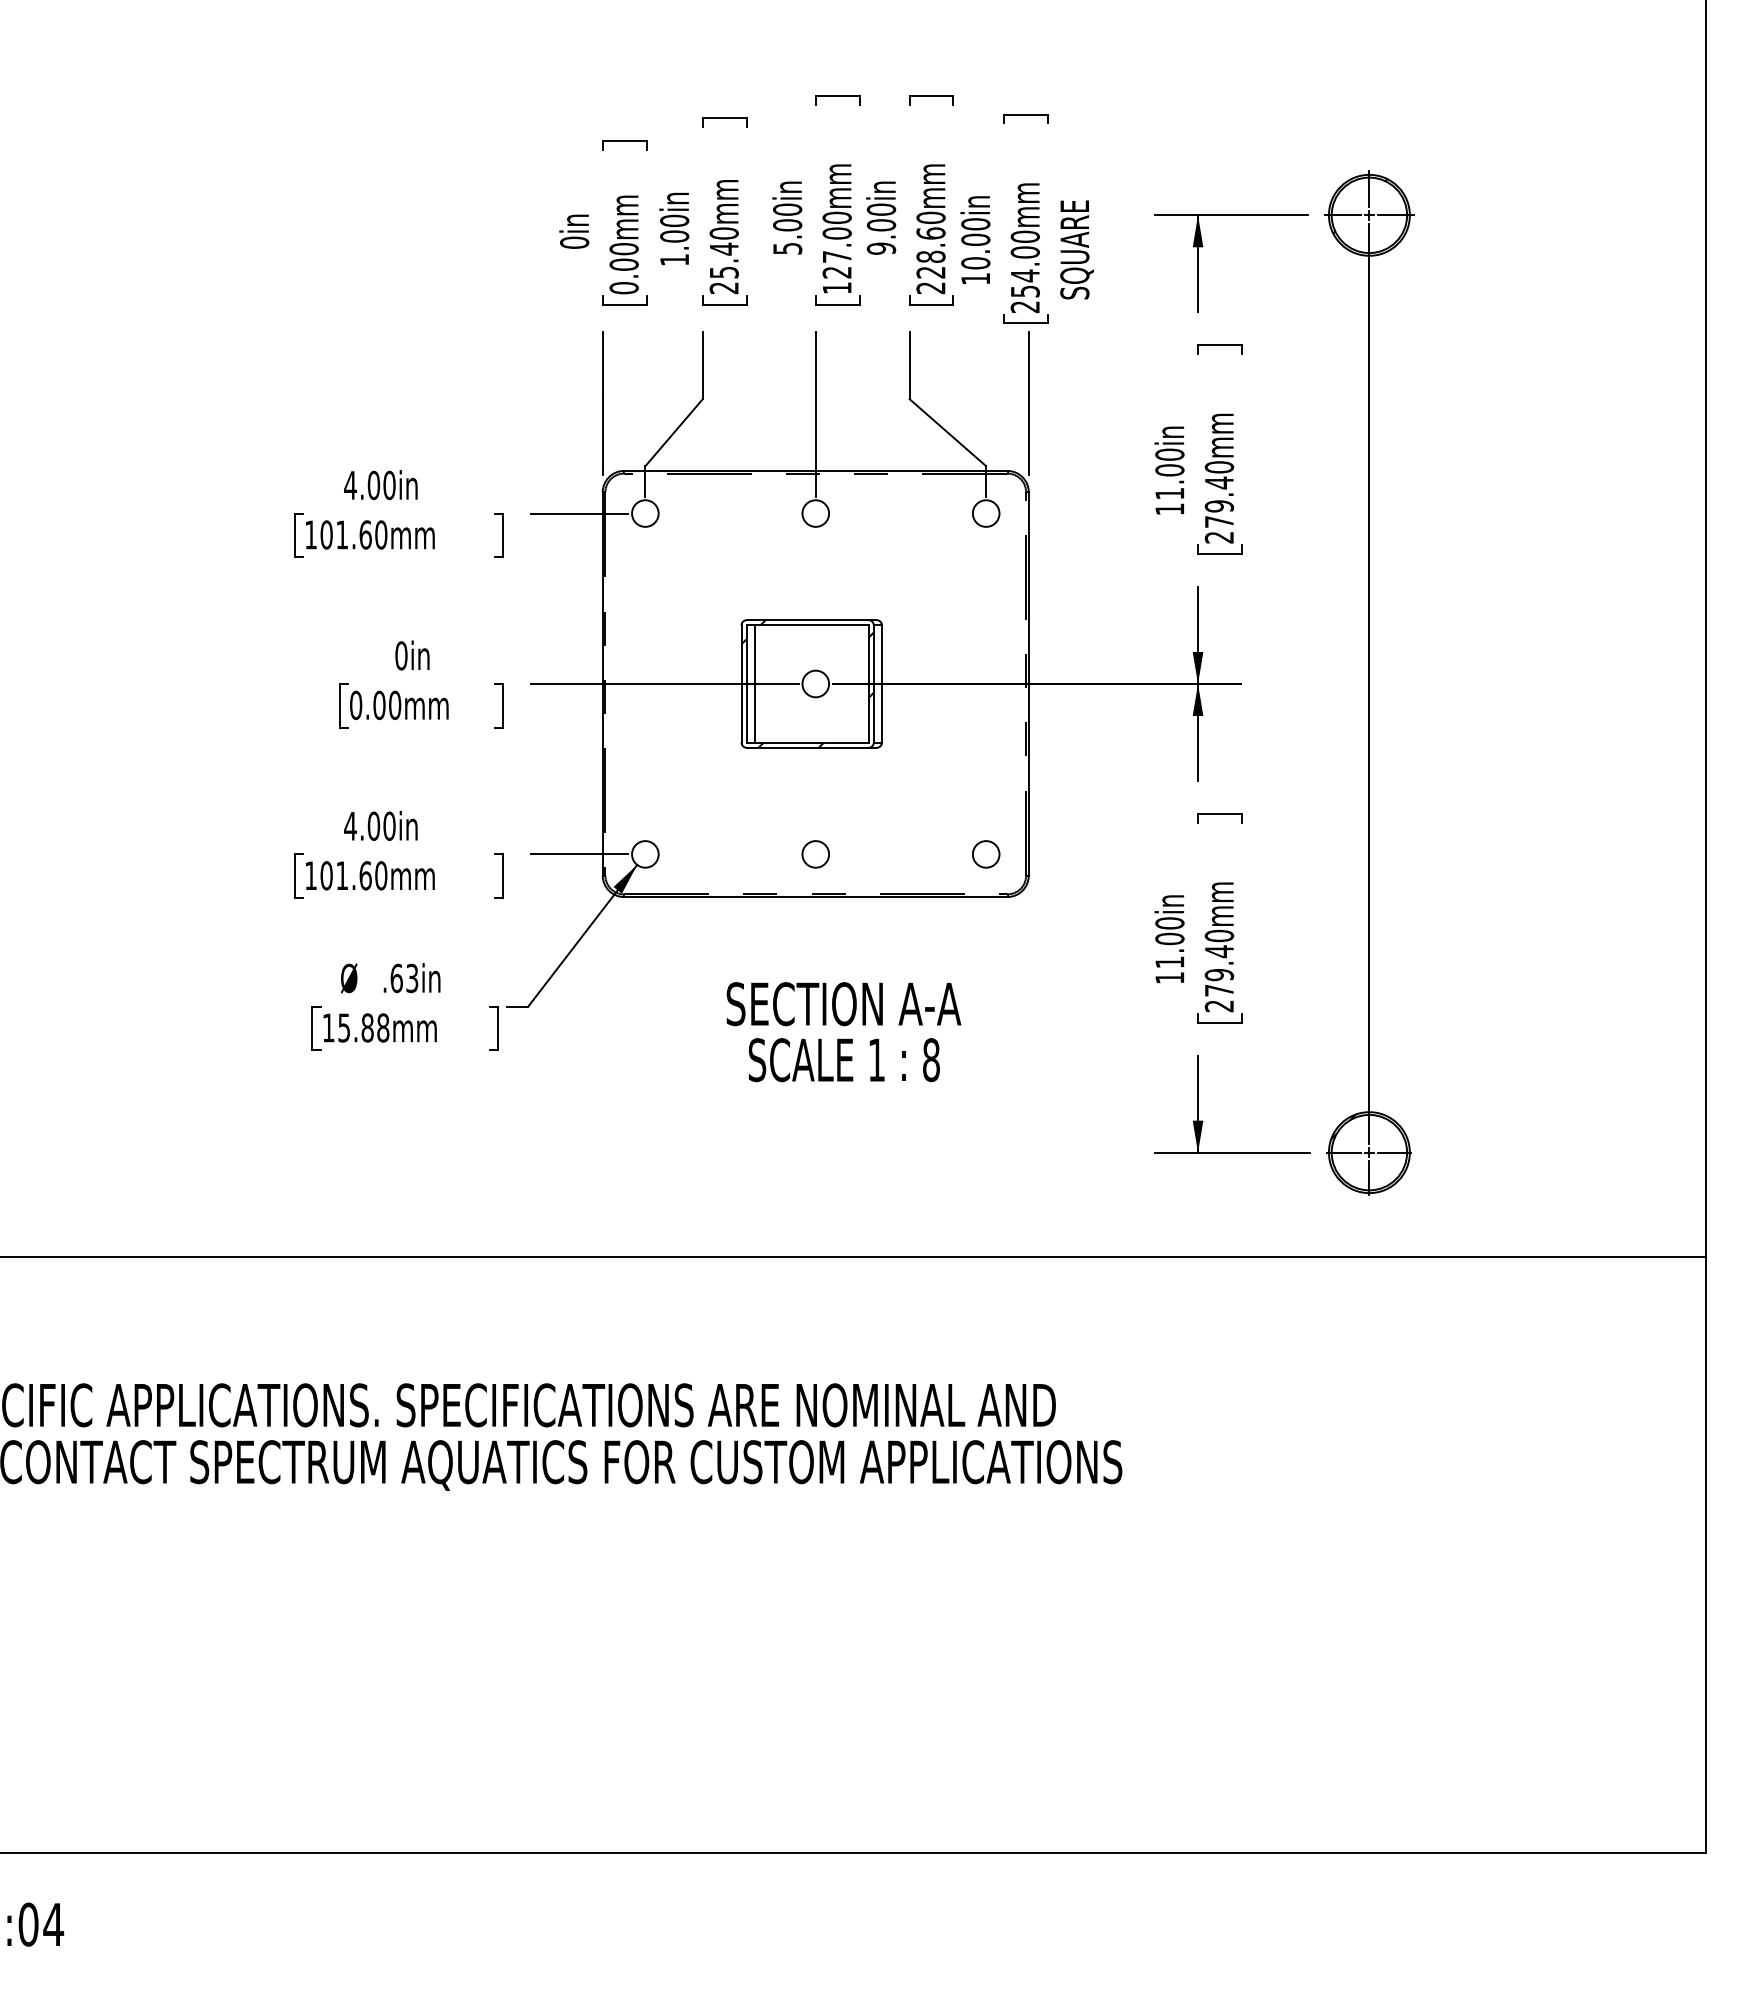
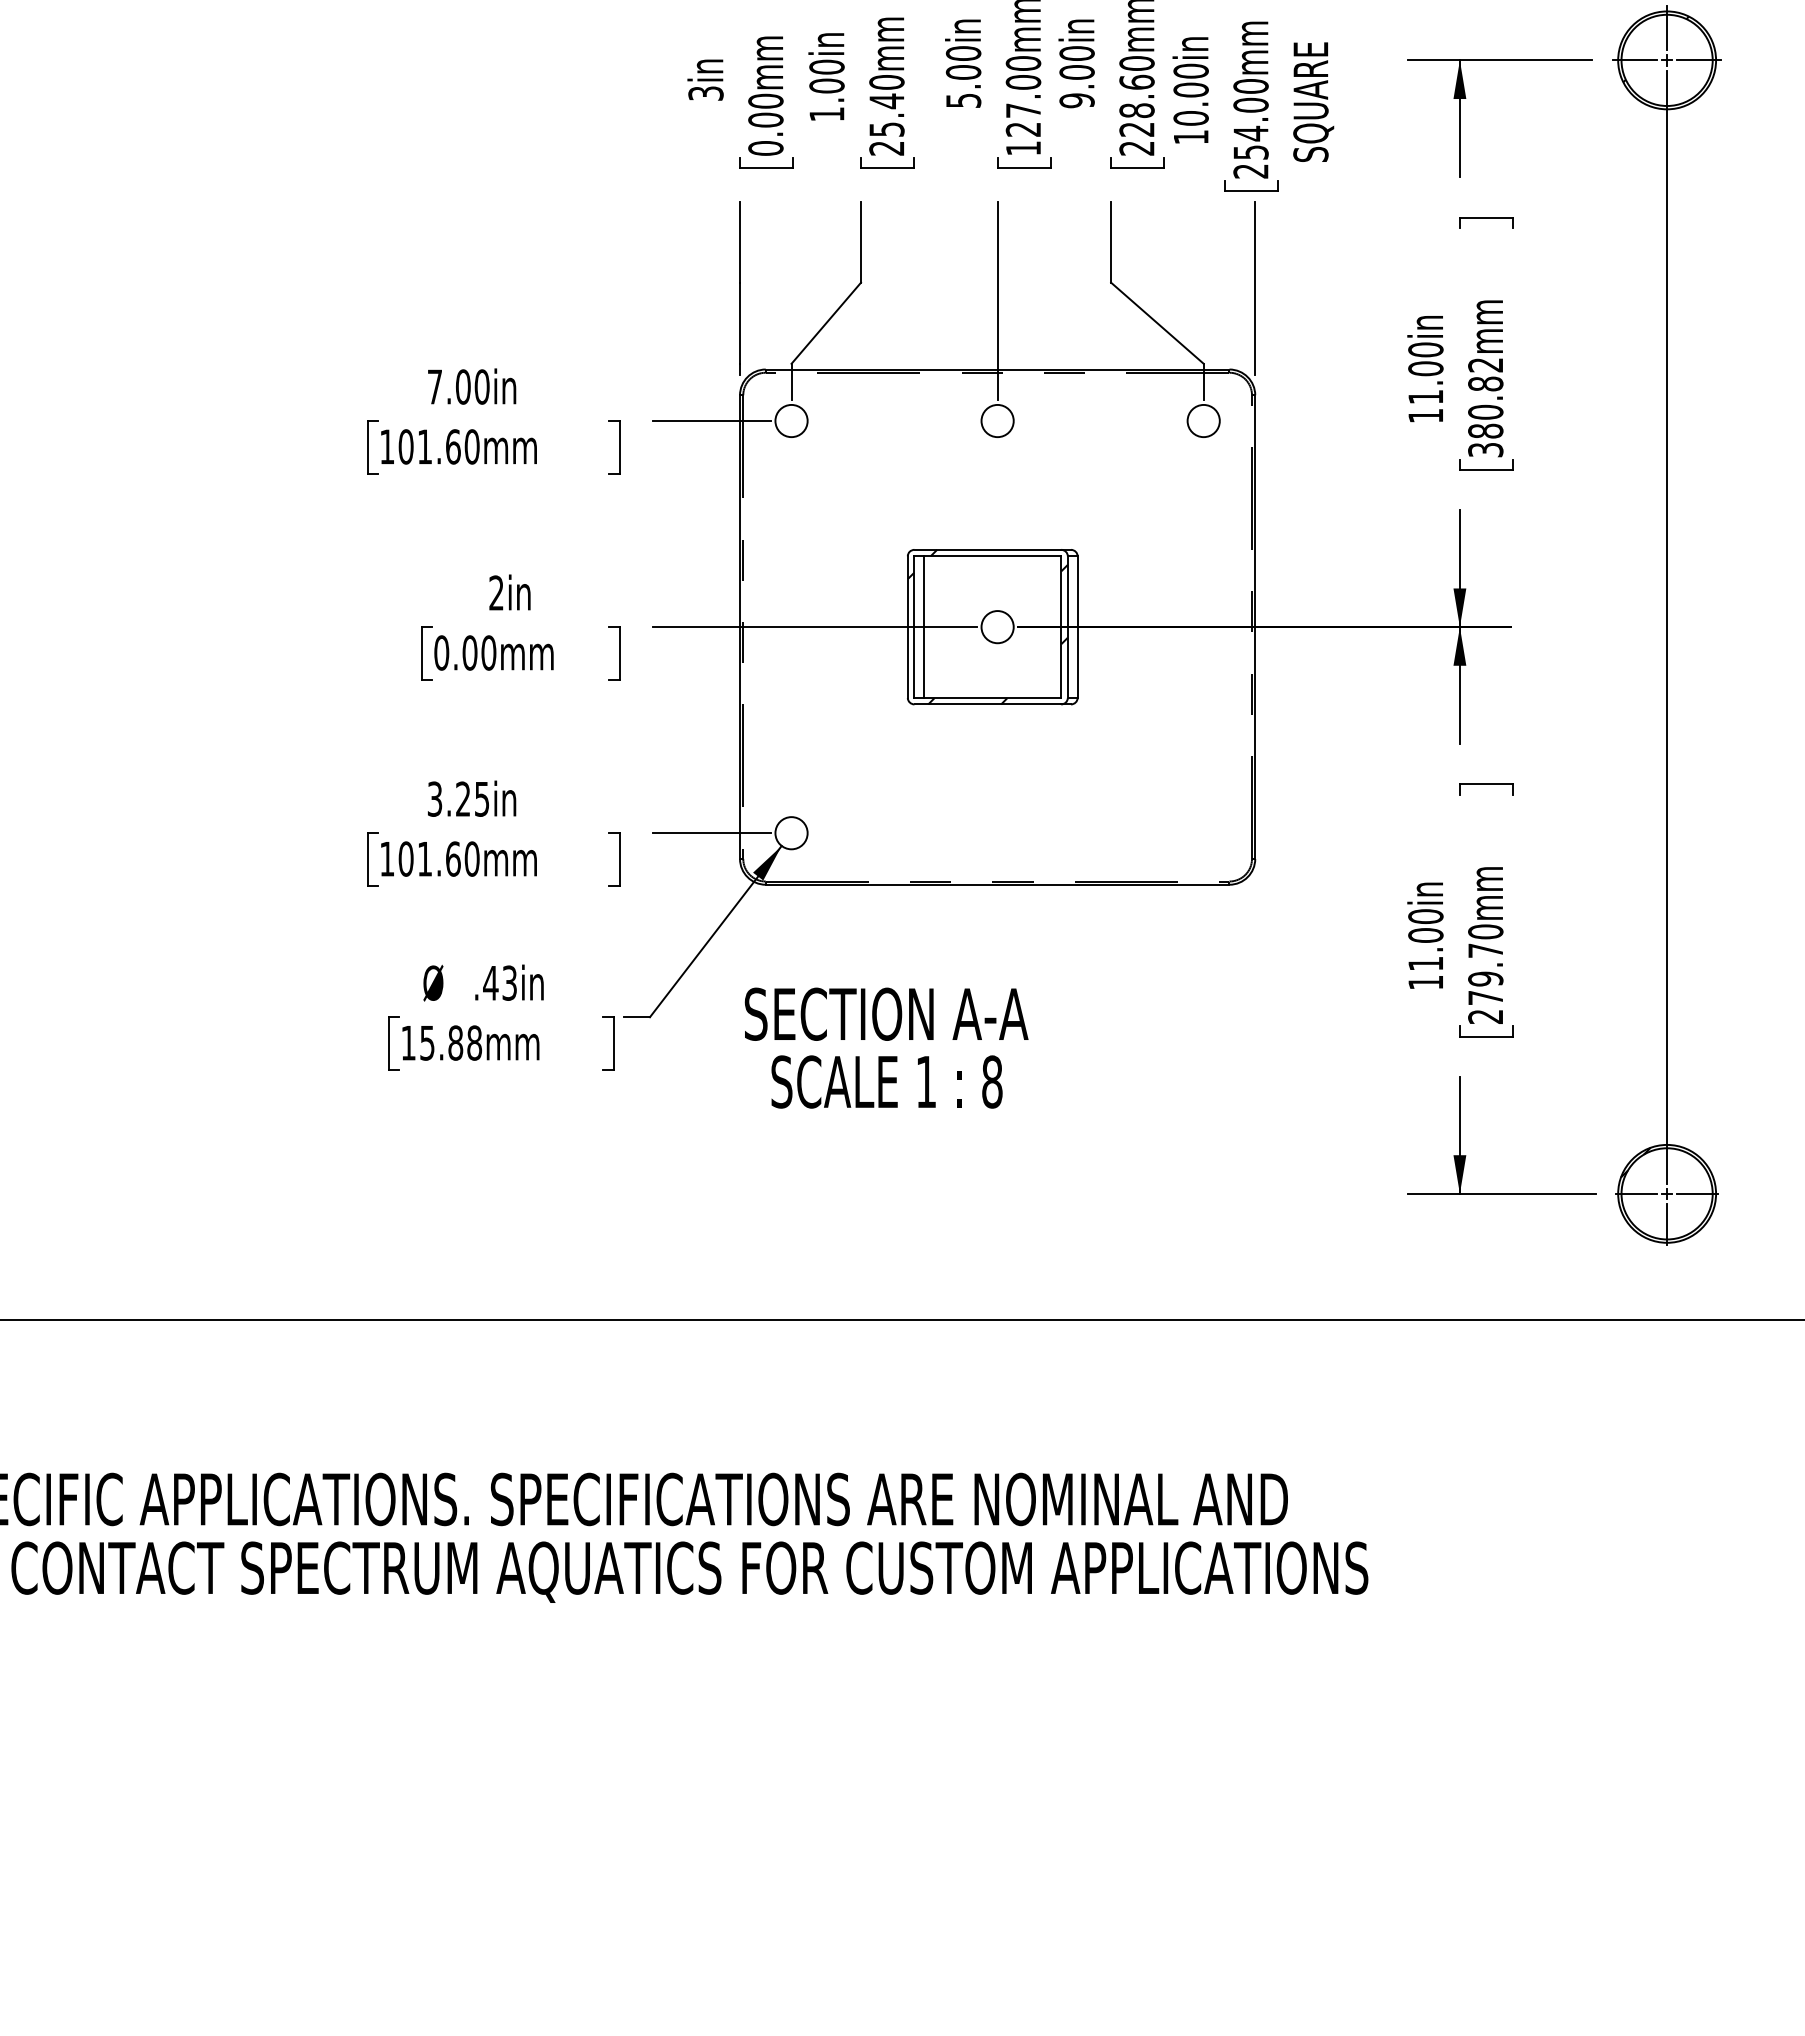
text: (574, 242) -> (705, 93), 0in -> 3in
text: (350, 485) -> (434, 387), 4.00in -> 7.00in
text: (1219, 502) -> (1485, 407), 279.40mm -> 380.82mm
text: (401, 655) -> (496, 592), 0in -> 2in
text: (369, 825) -> (457, 798), 4.00in -> 3.25in
circle: (815, 854) -> (997, 833), removed
circle: (986, 854) -> (1204, 833), removed
text: (1219, 951) -> (1485, 950), 279.40mm -> 279.70mm
text: (396, 978) -> (490, 983), .63in -> .43in
text: (843, 1032) -> (886, 1048), moved

